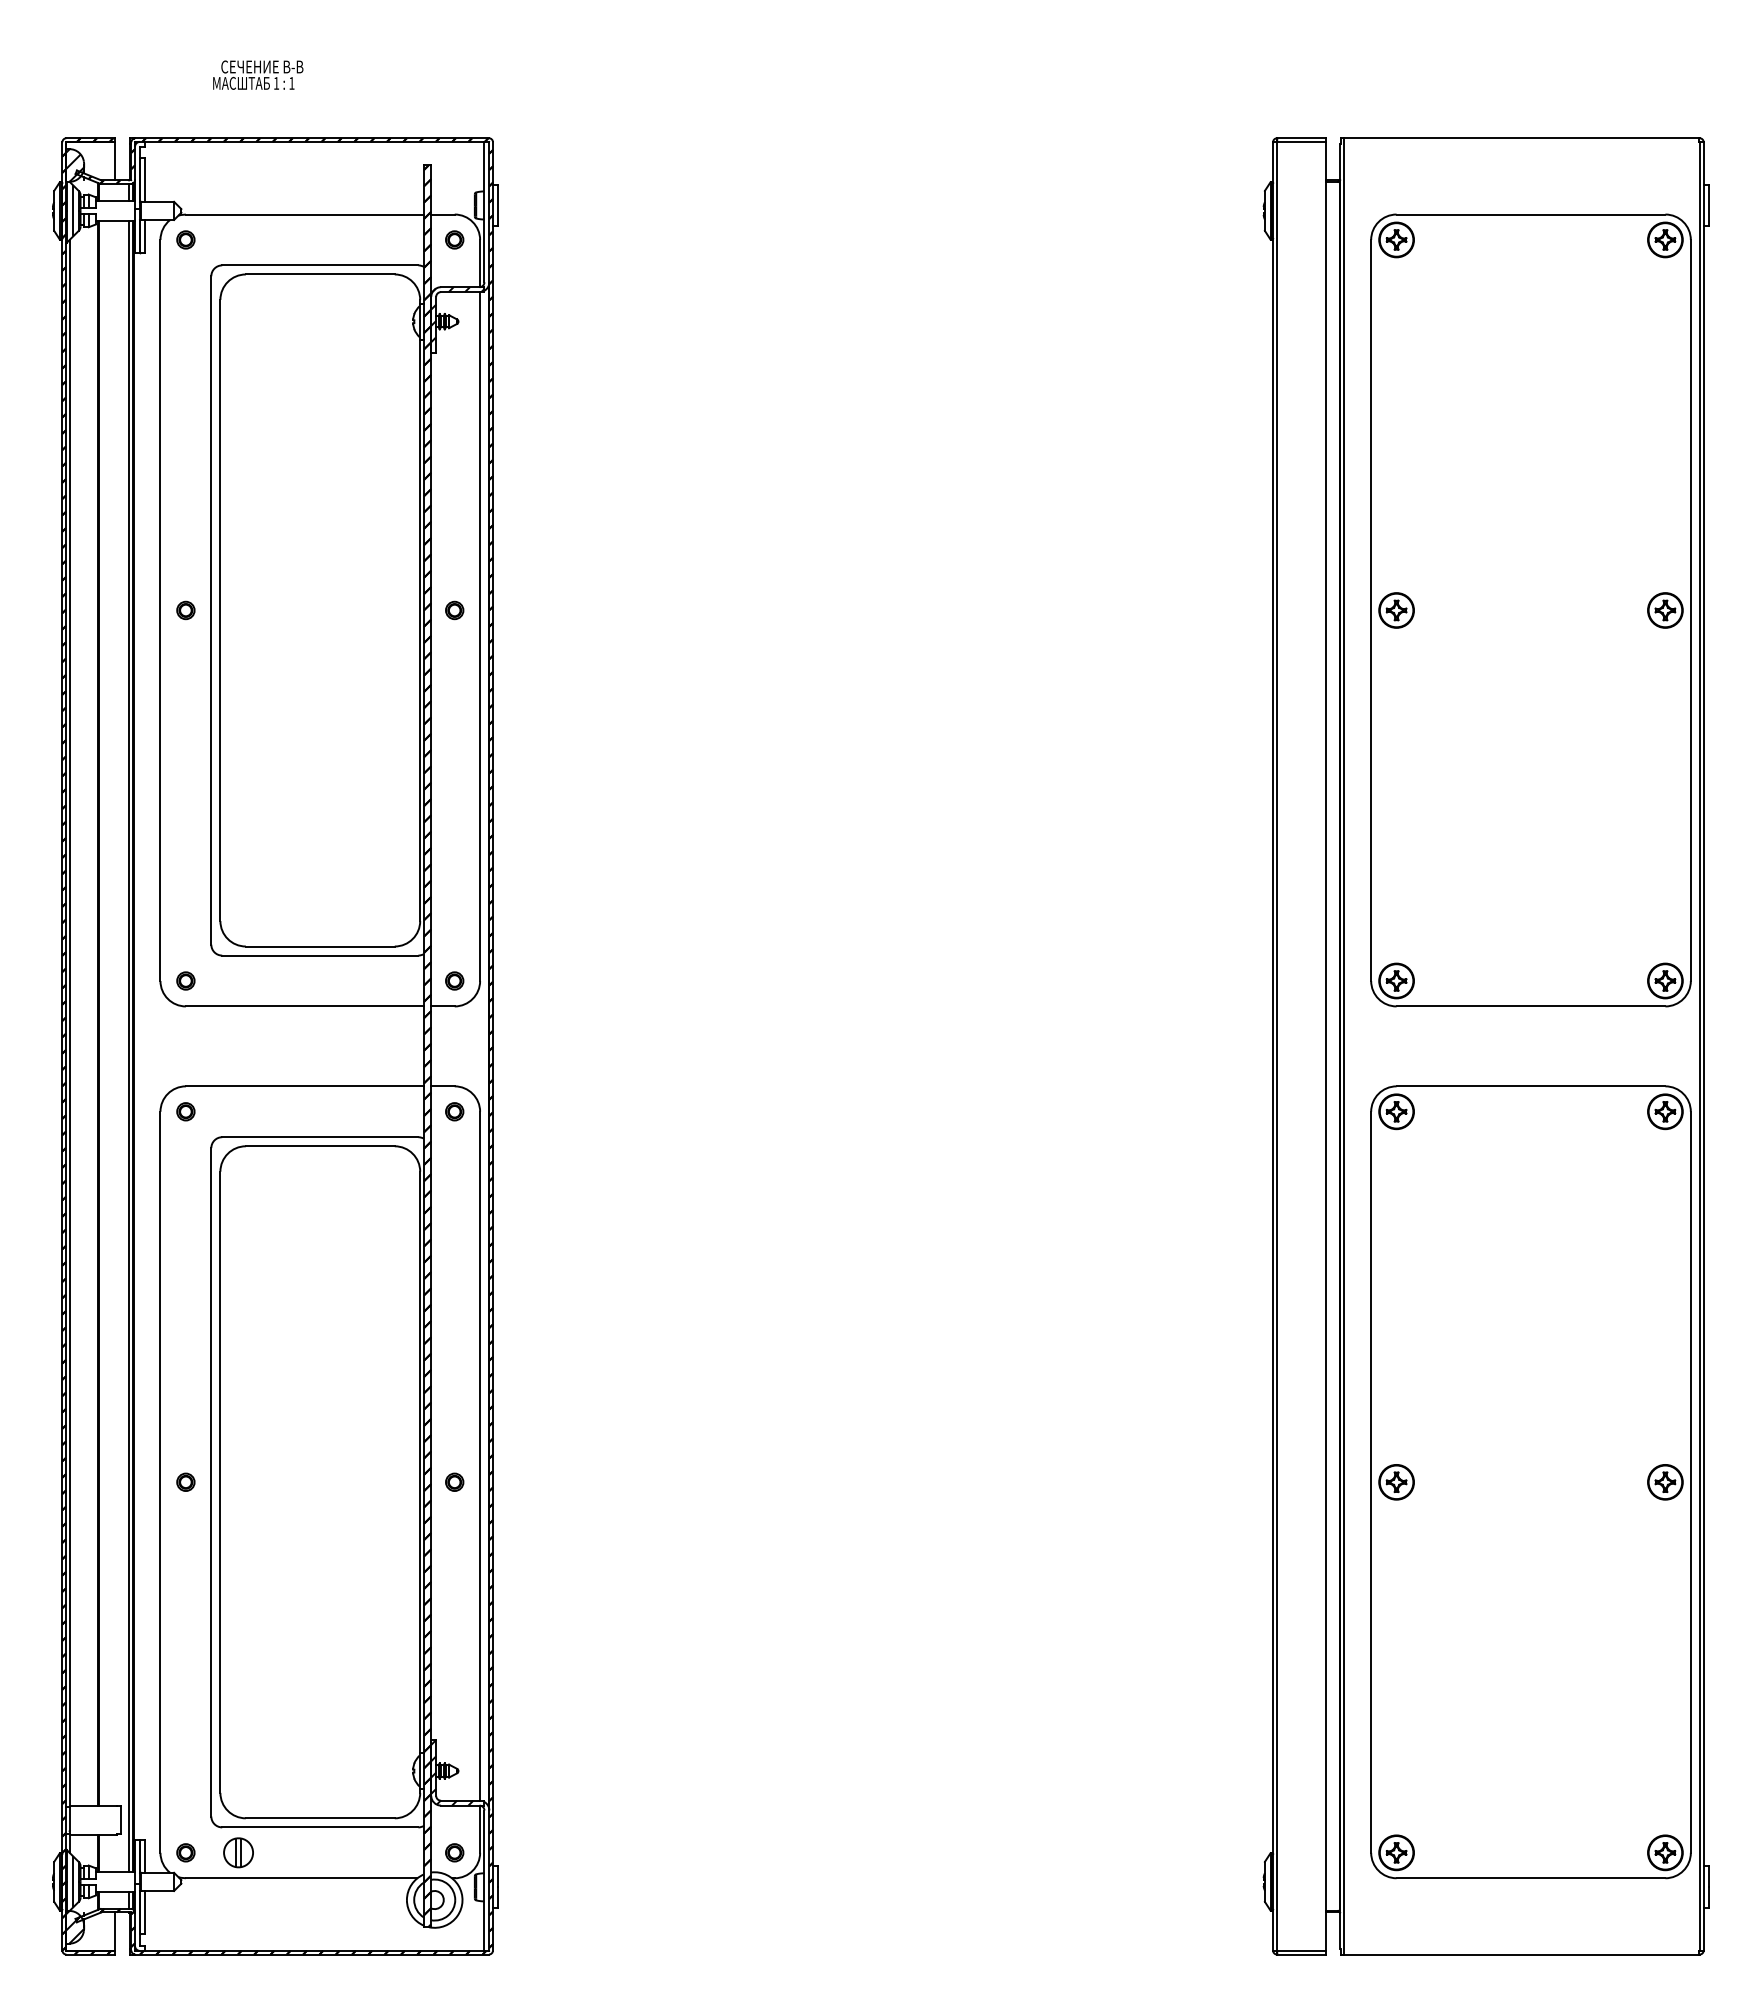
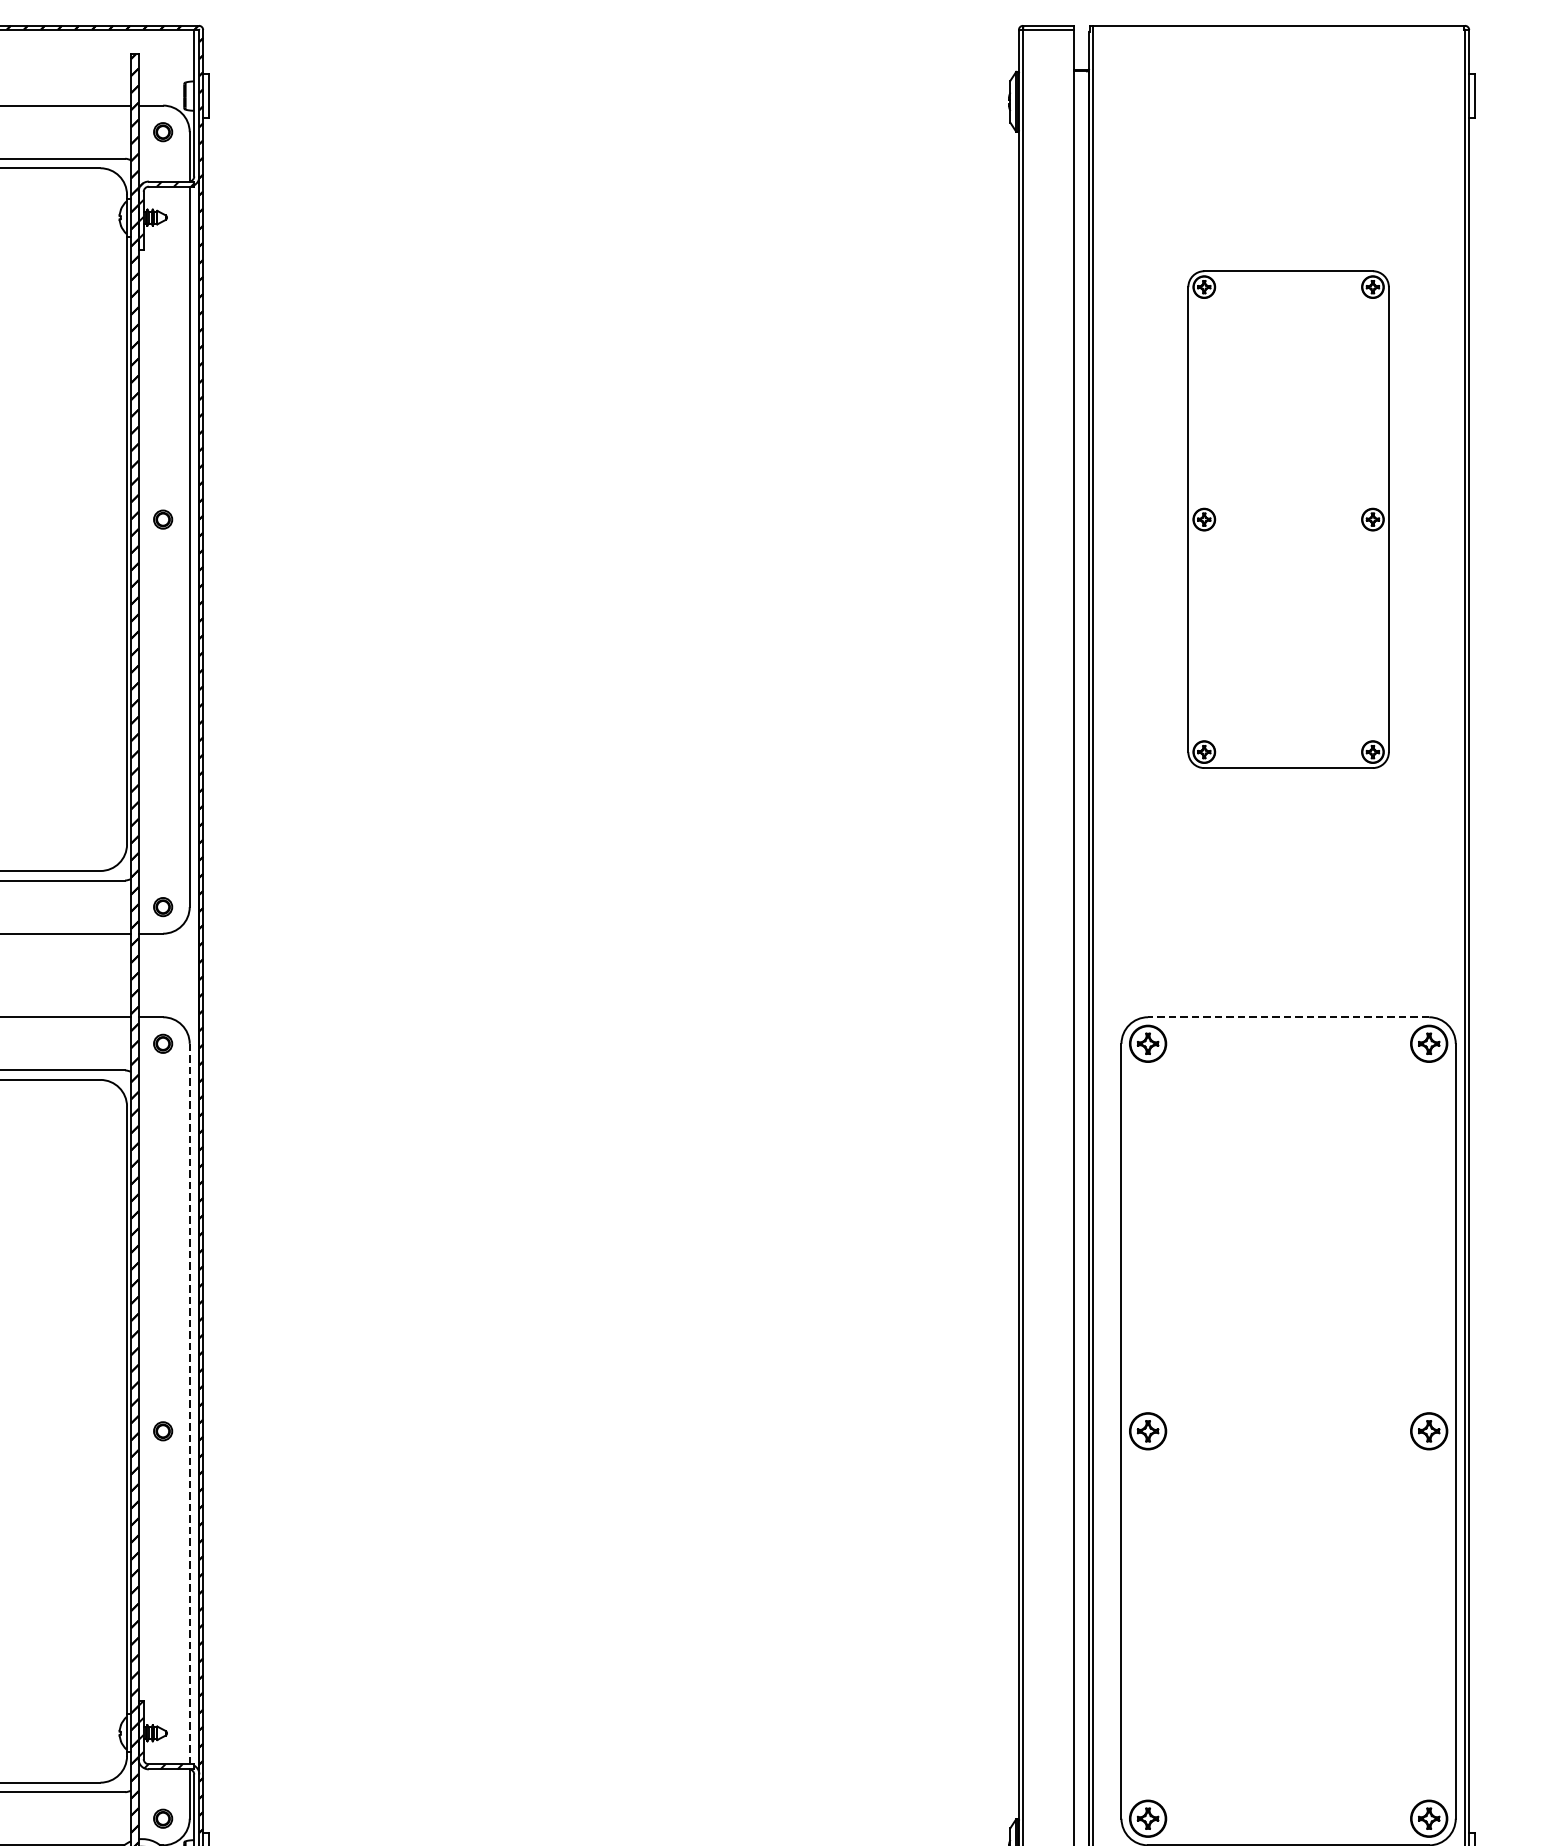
part: (1530, 610) -> (1288, 519), size x0.6
line: (1530, 1086) -> (1288, 1017), solid -> dashed
line: (480, 1455) -> (190, 1403), solid -> dashed

